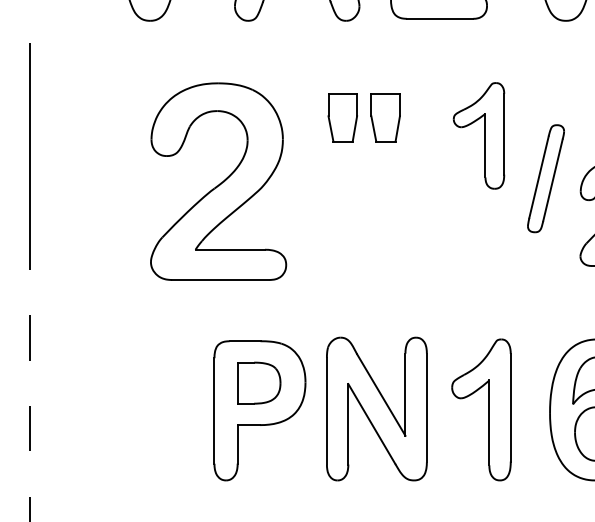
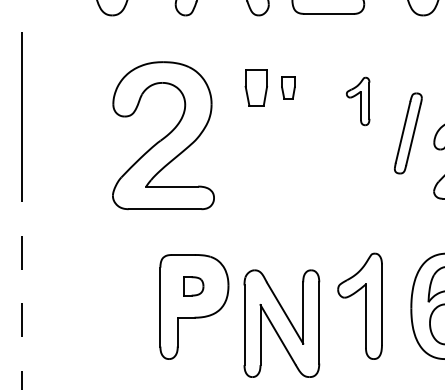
part: (385, 117) -> (288, 87), size x0.6
part: (478, 135) -> (357, 101), size x0.6
part: (258, 383) -> (193, 286), size x0.6
part: (376, 408) -> (281, 323), moved

